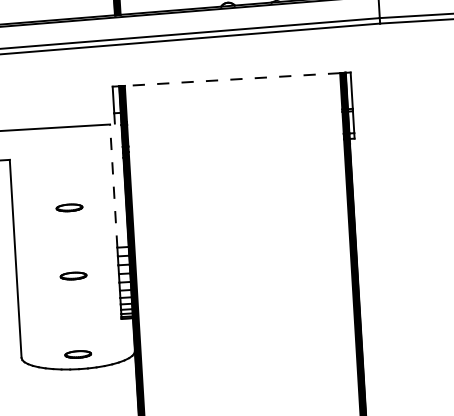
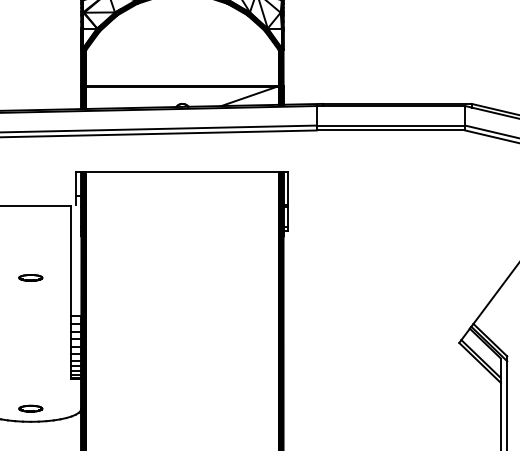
line: (232, 79) -> (182, 172), dashed -> solid
line: (113, 185) -> (71, 260), dashed -> solid
part: (73, 275) -> (30, 338), removed

